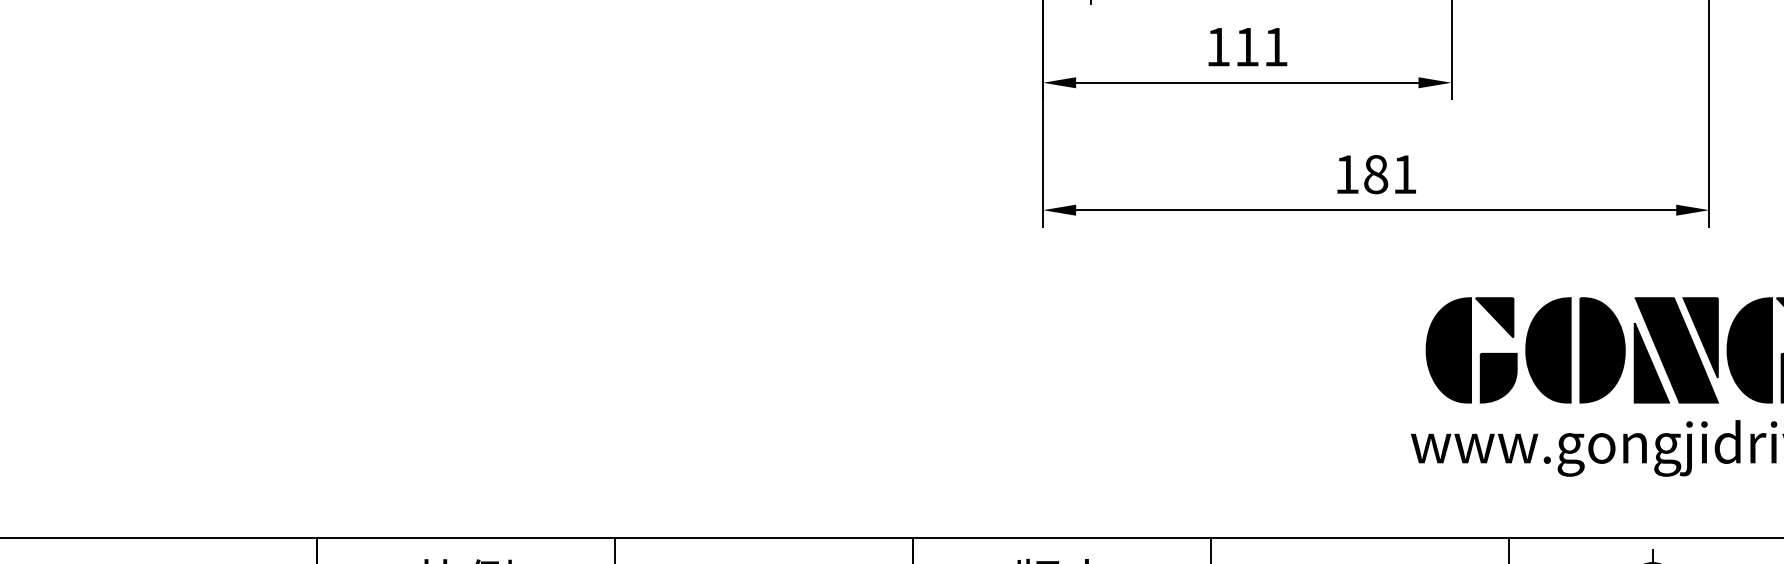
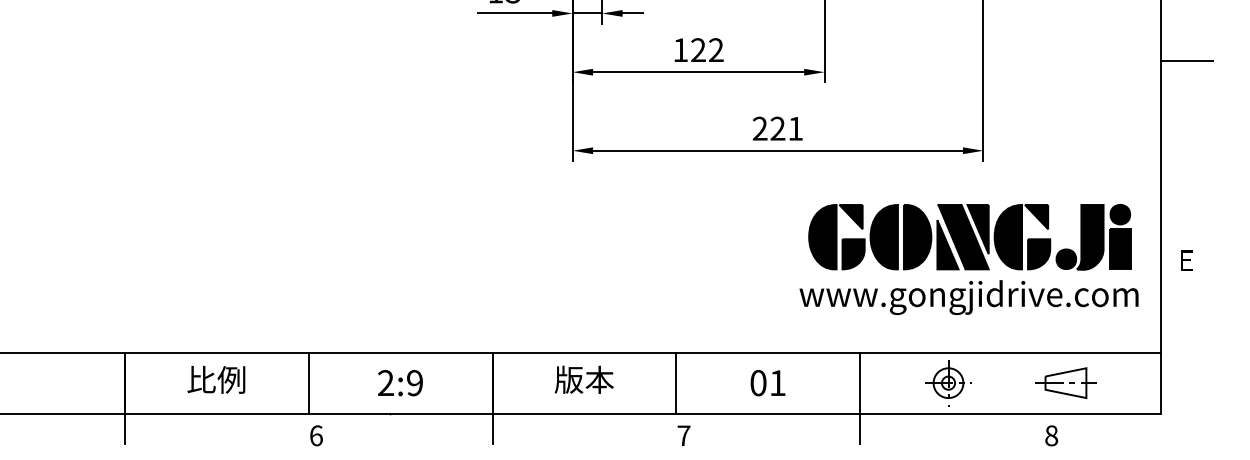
text: (1261, 45) -> (707, 49), 111 -> 122
text: (1360, 174) -> (768, 128), 181 -> 221

